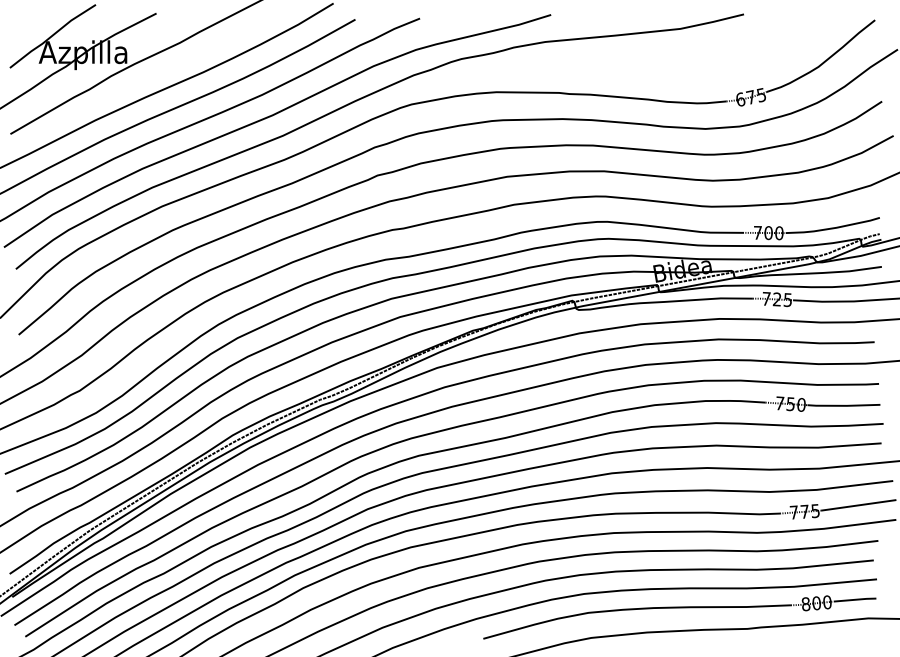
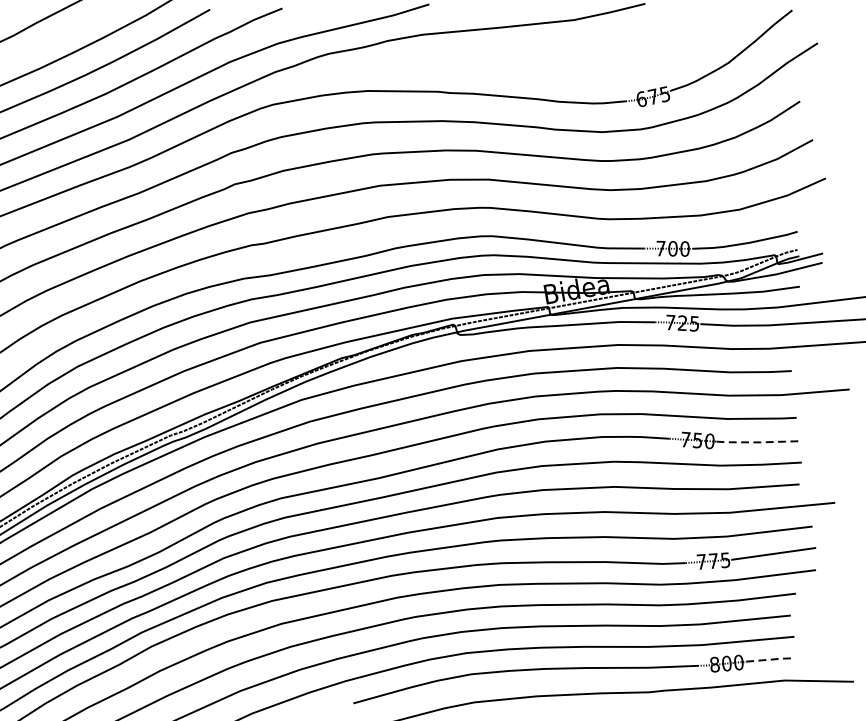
line: (844, 405) -> (758, 441), solid -> dashed
line: (855, 599) -> (770, 659), solid -> dashed

